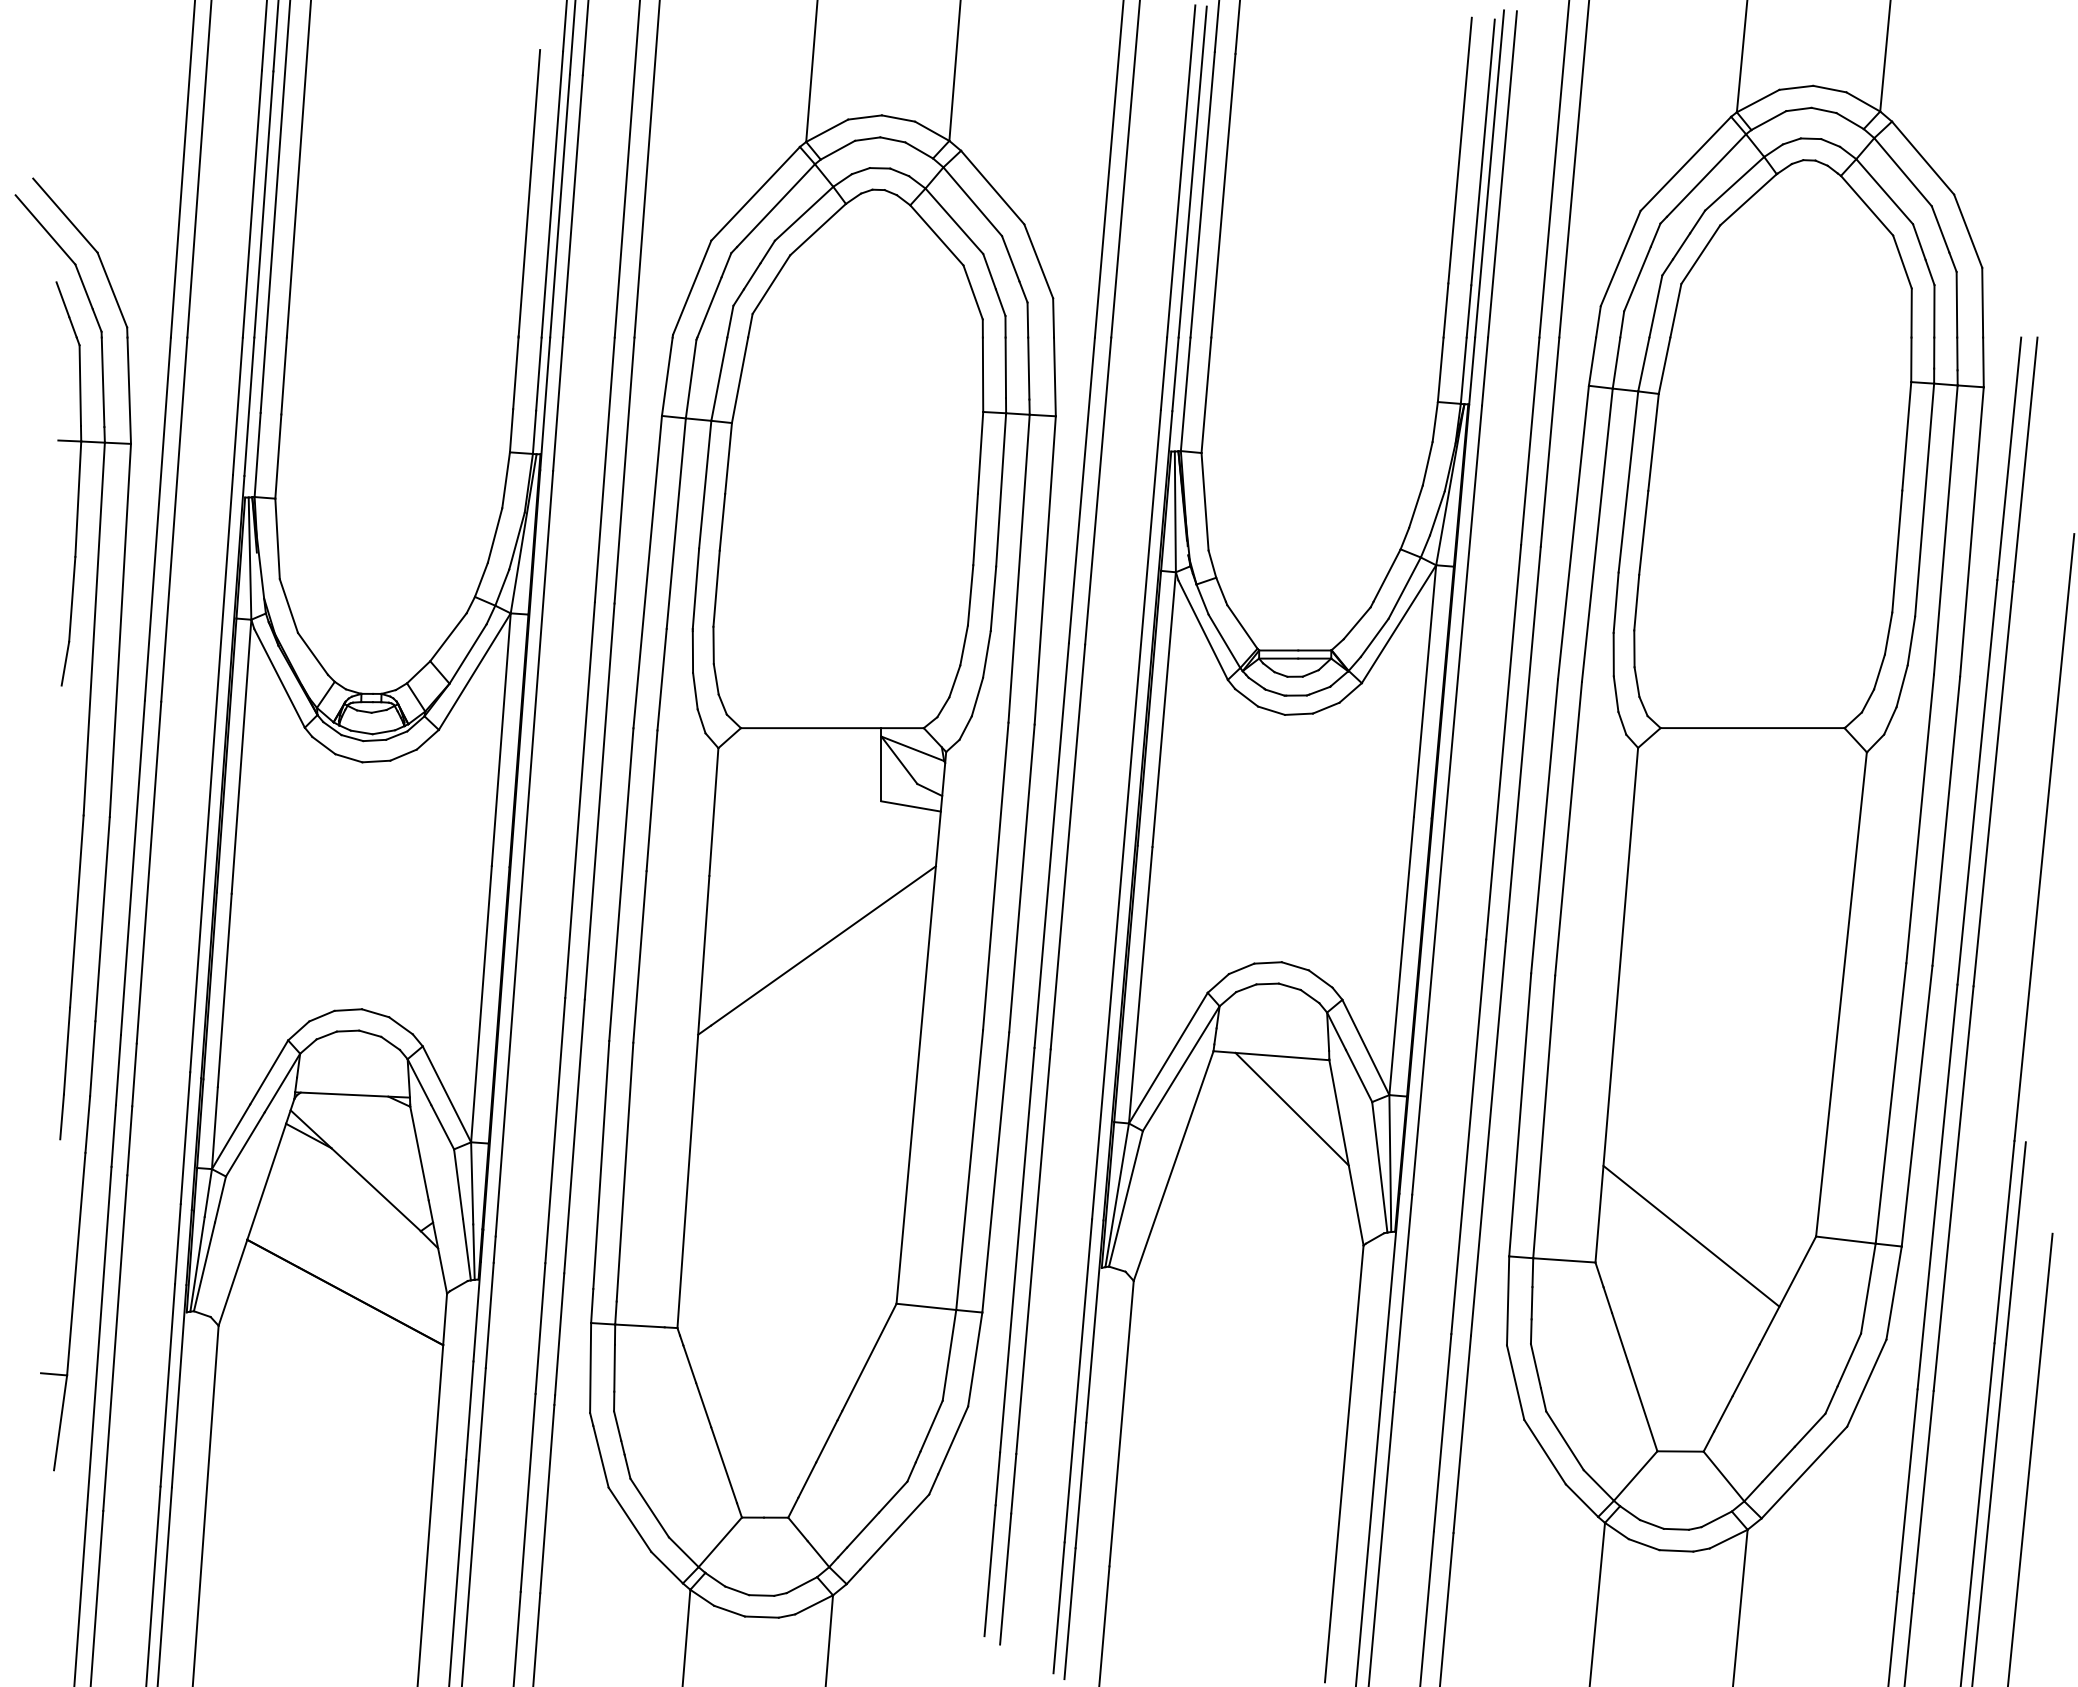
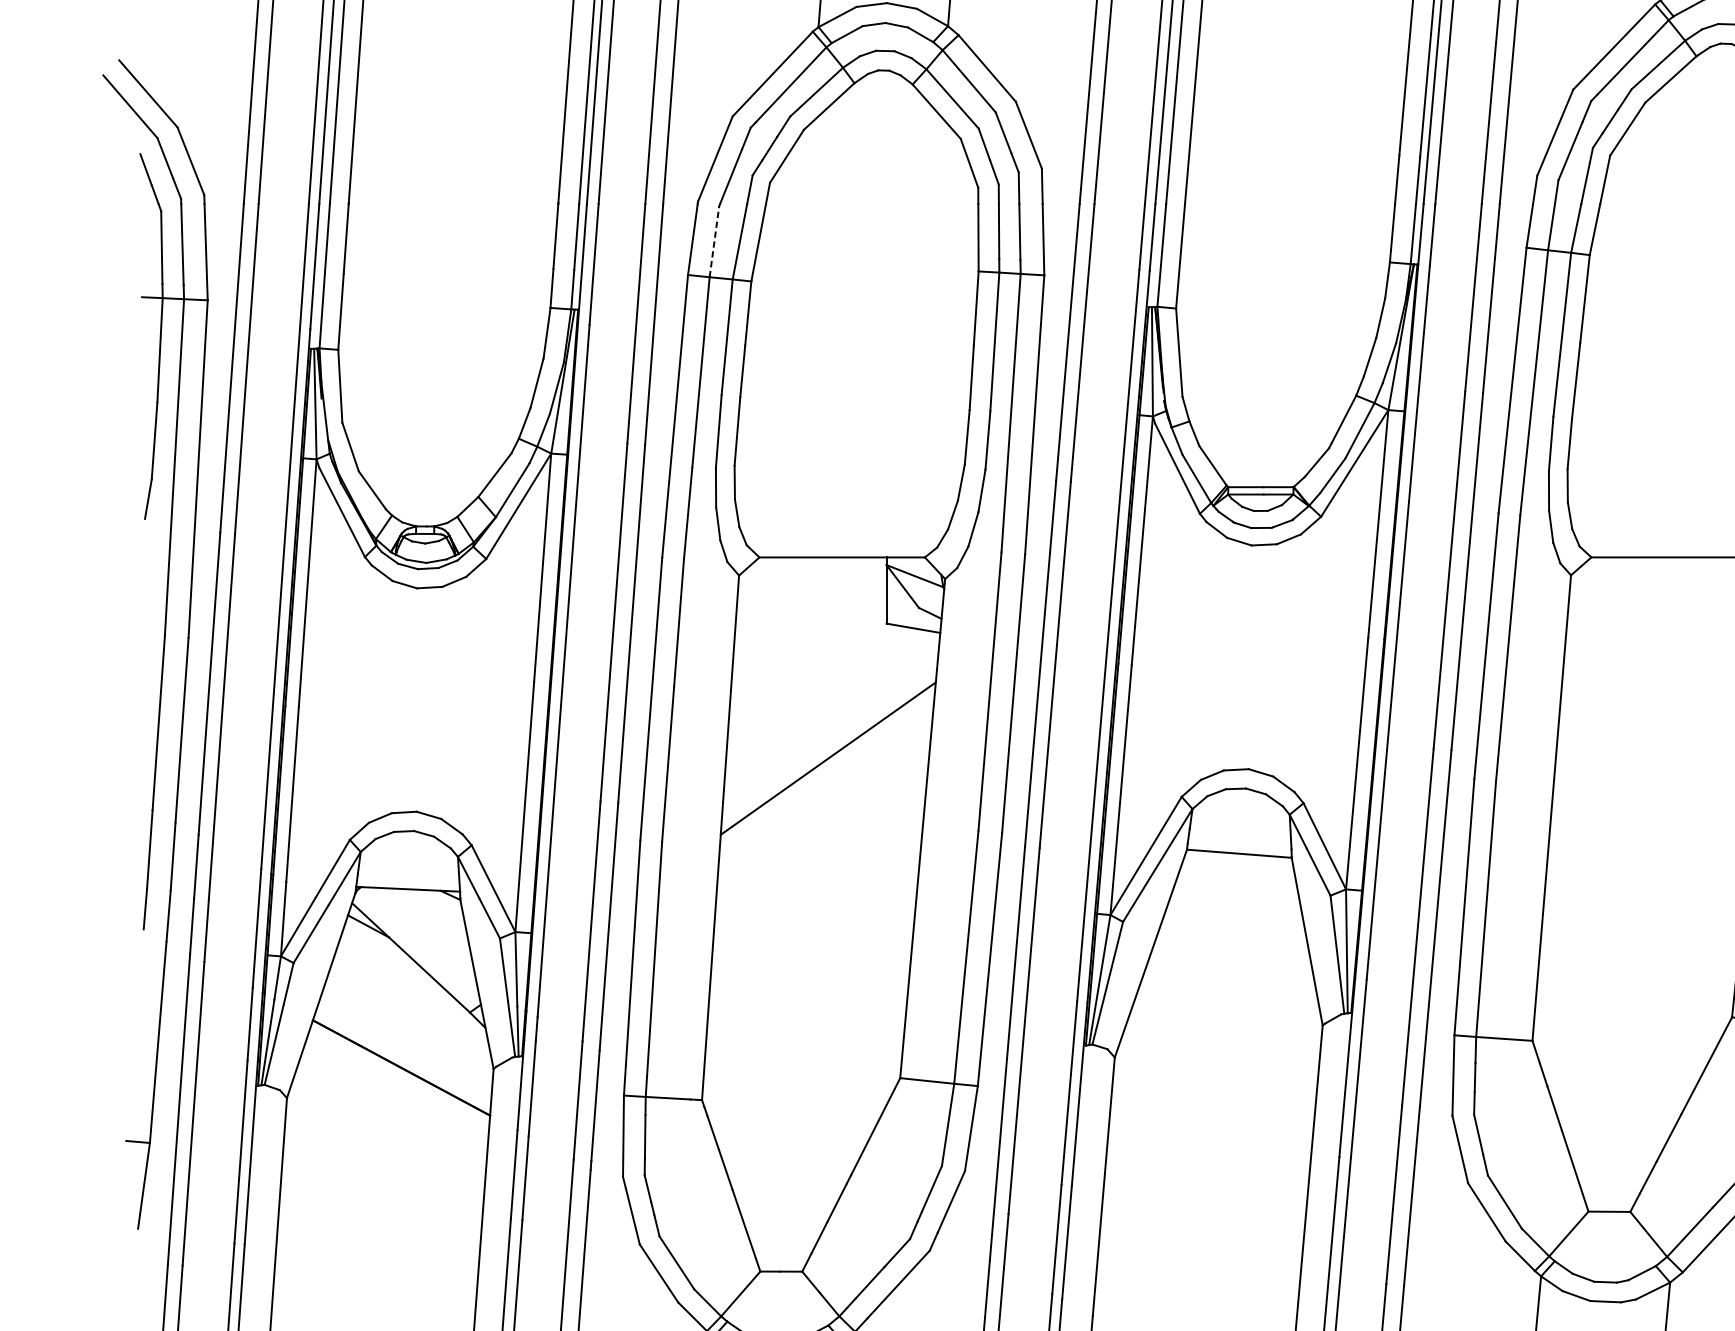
line: (691, 379) -> (714, 242), solid -> dashed
line: (1291, 1108) -> (1257, 901), removed
line: (1691, 1235) -> (1619, 1016), removed

